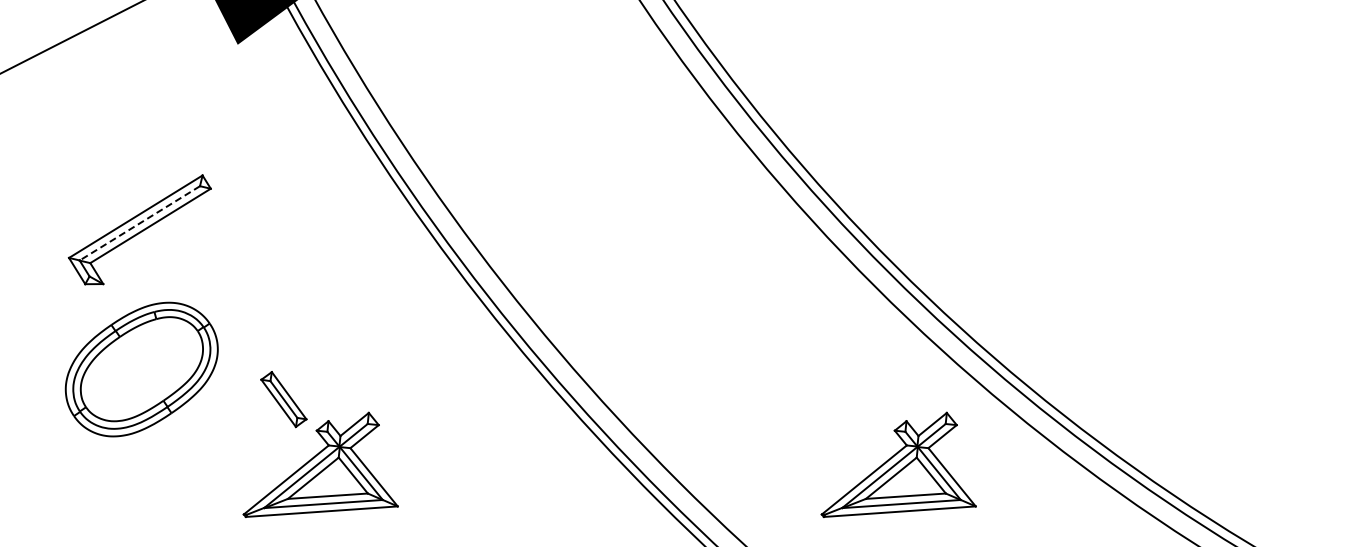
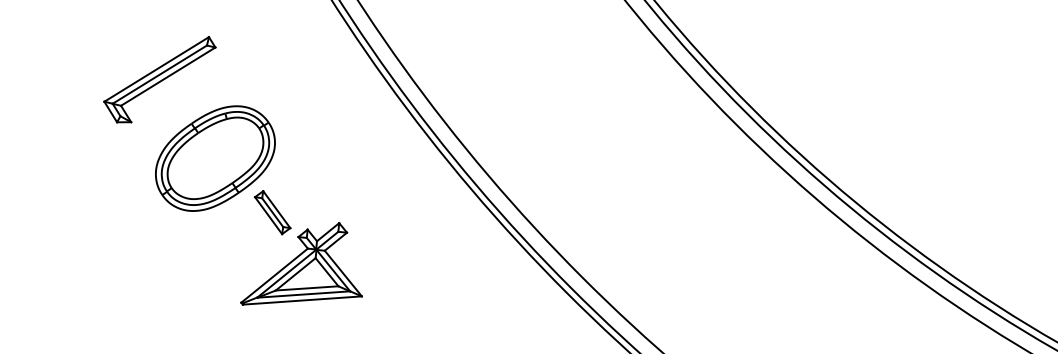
line: (139, 223) -> (159, 74), dashed -> solid
part: (141, 369) -> (215, 158), moved
part: (898, 464) -> (754, 263), removed

